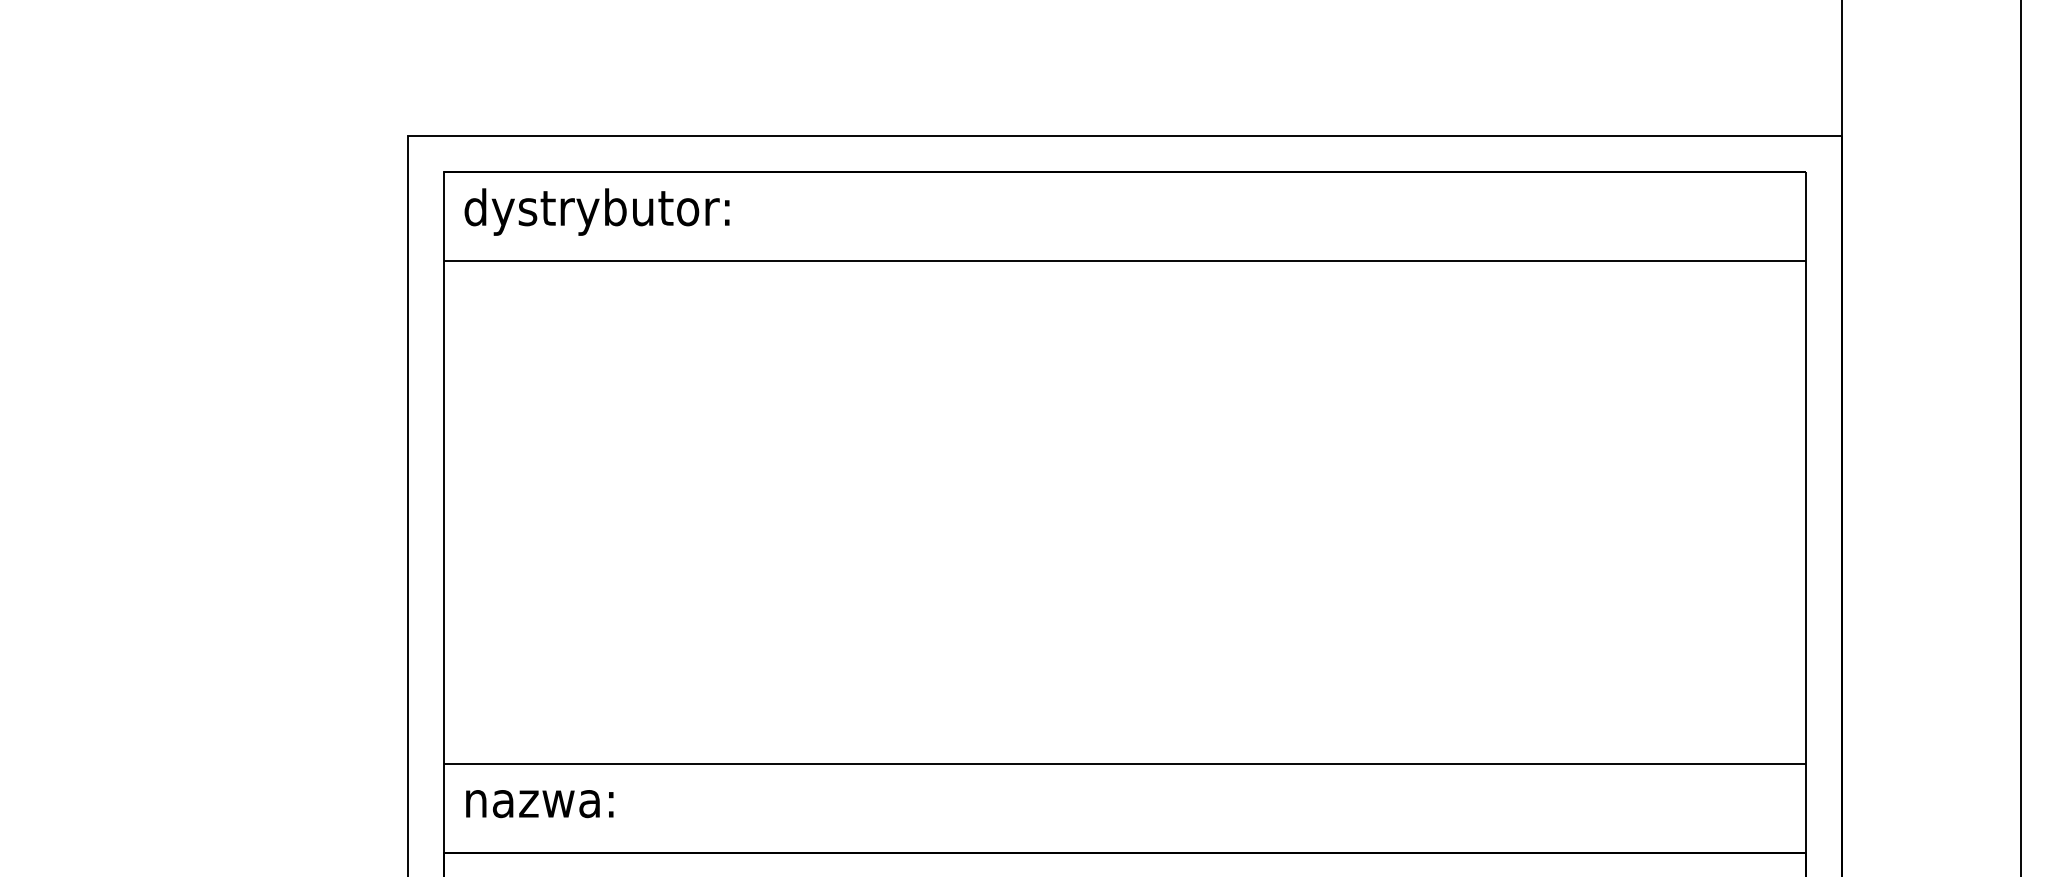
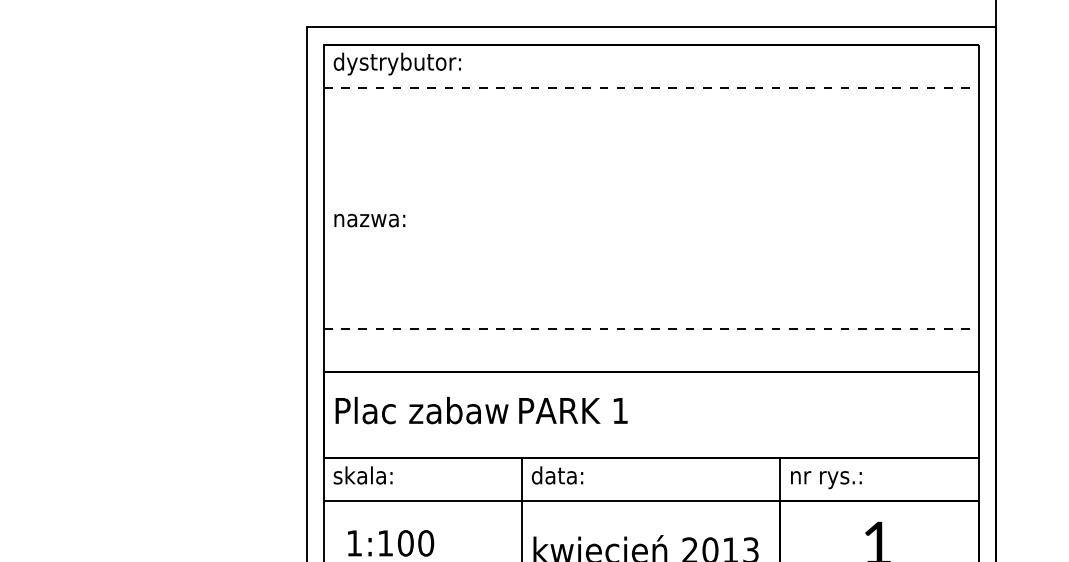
line: (1125, 260) -> (651, 87), solid -> dashed
line: (1125, 764) -> (651, 329), solid -> dashed
text: (539, 803) -> (369, 220), moved

